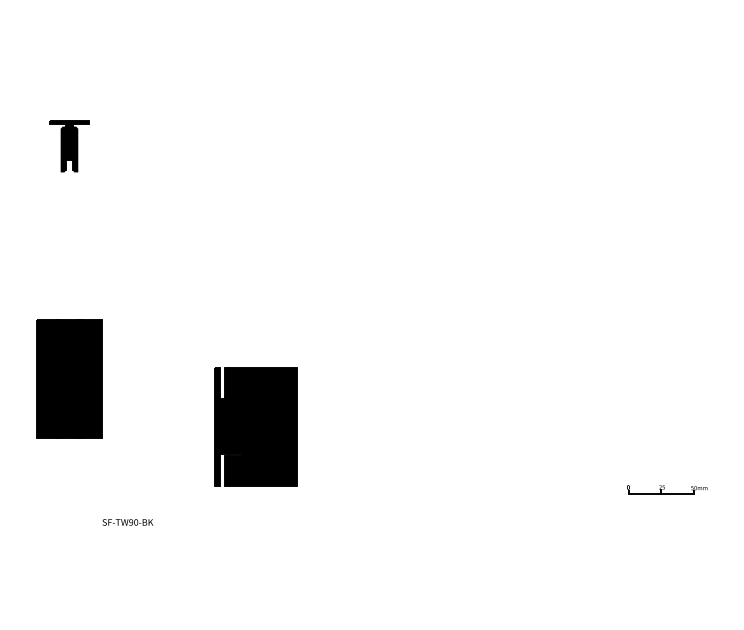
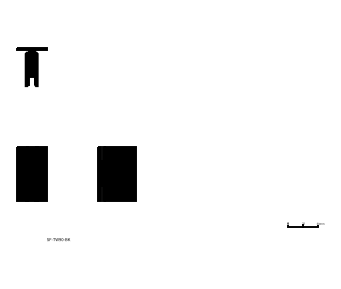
part: (68, 147) -> (31, 67), size x1.67
part: (254, 426) -> (116, 173), moved

